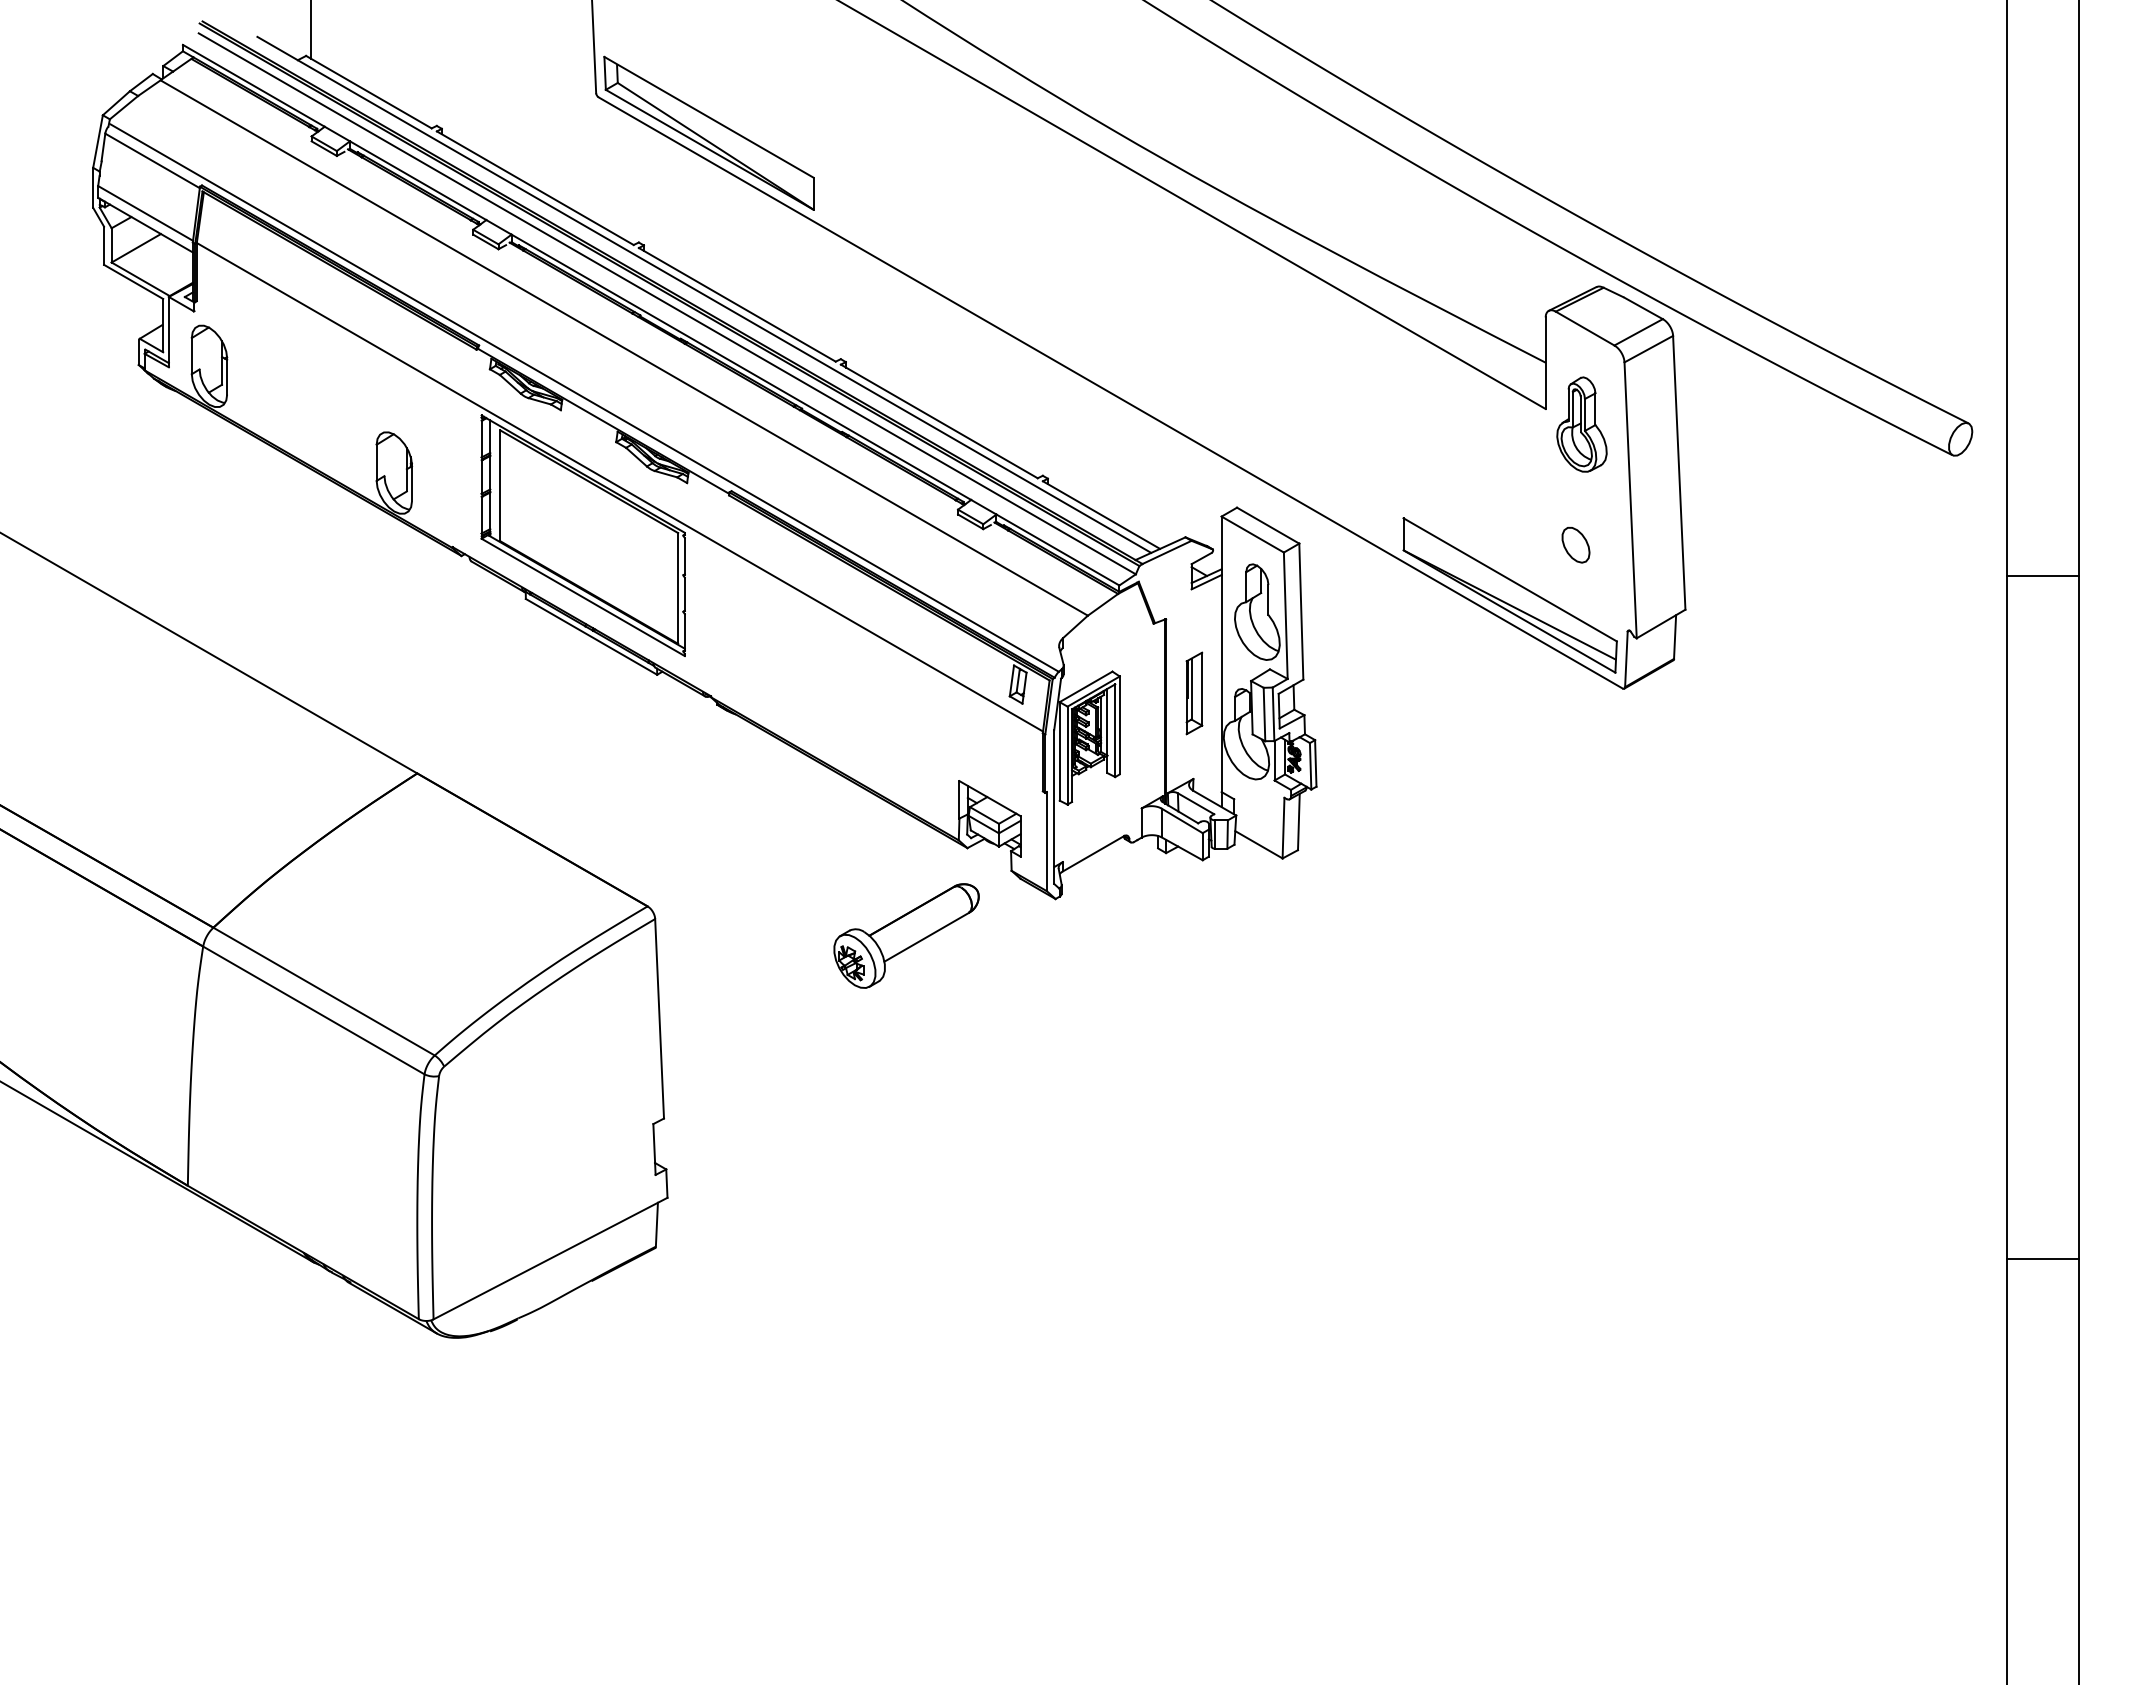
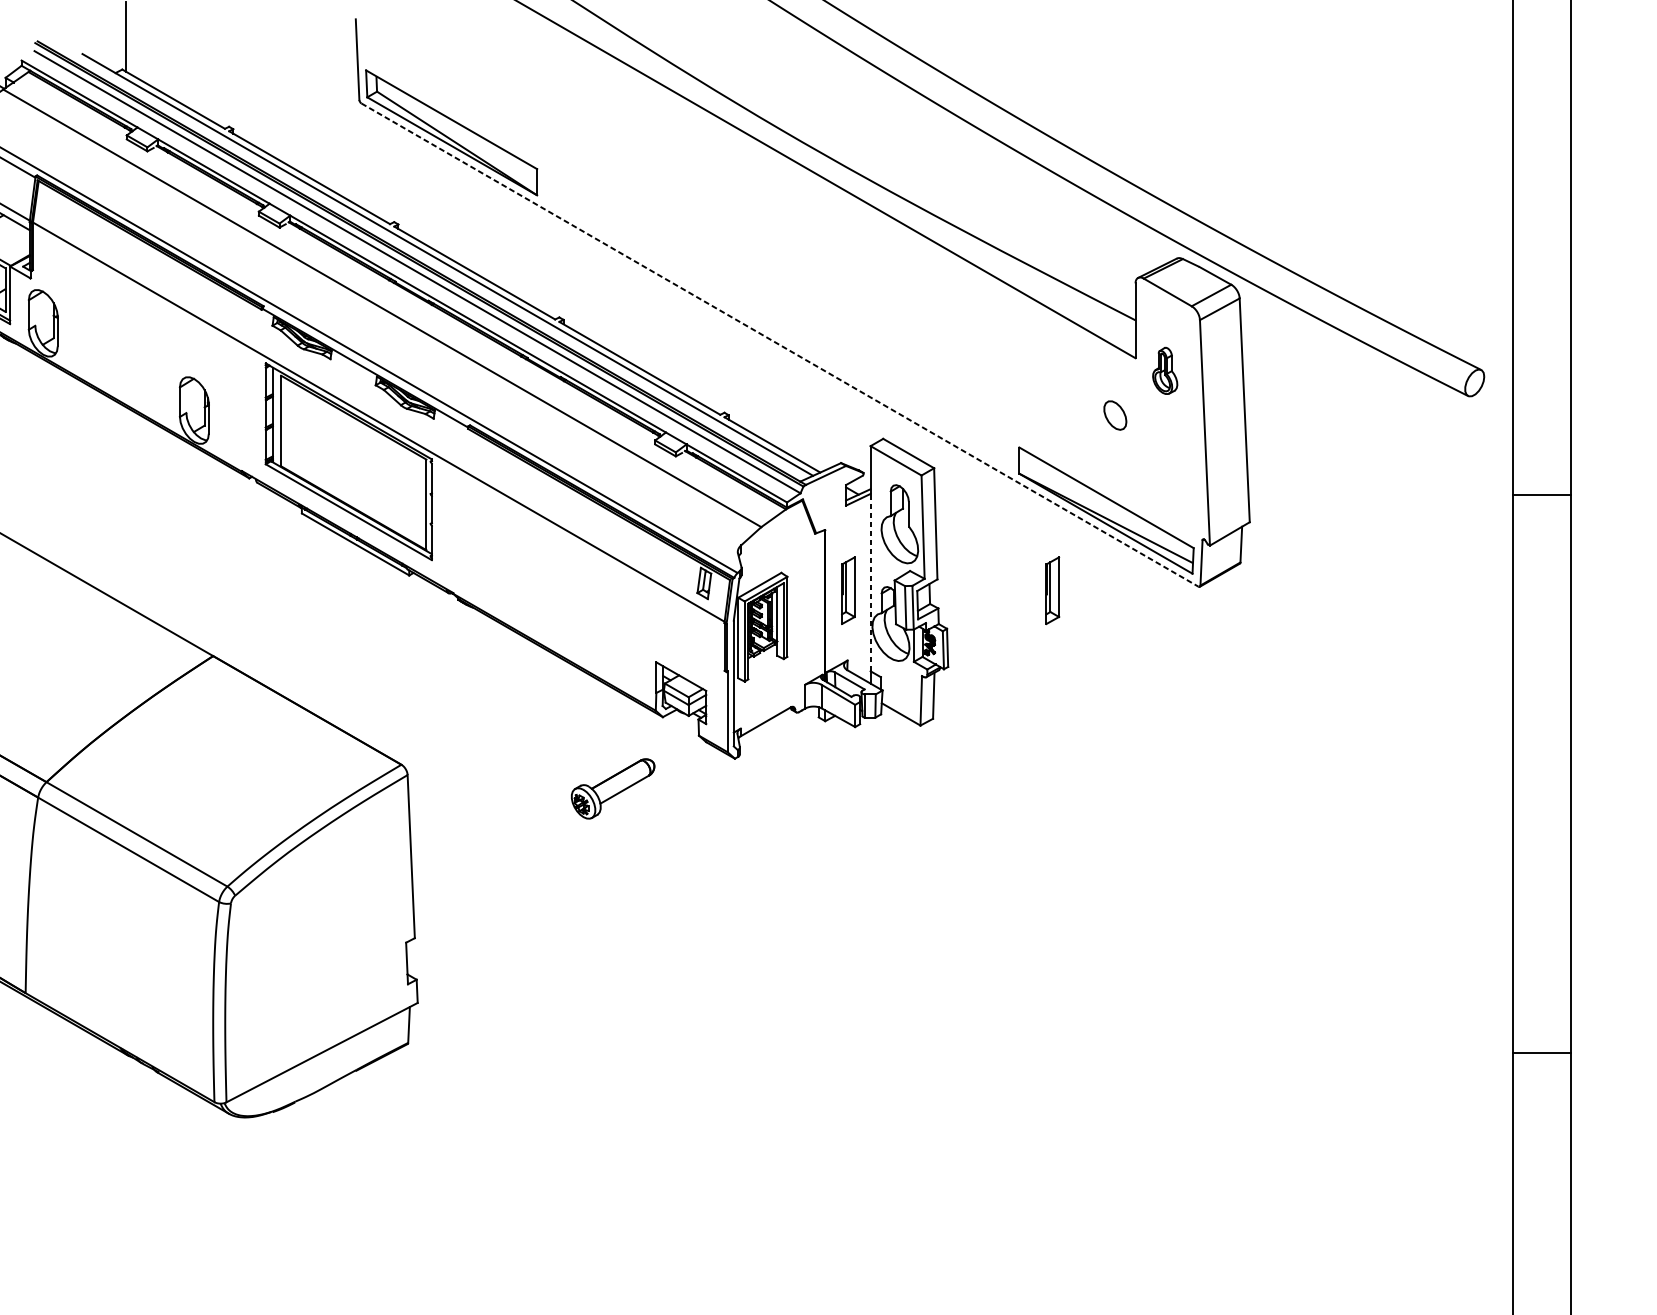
line: (1111, 393) -> (780, 345), solid -> dashed
part: (1581, 424) -> (1164, 370), size x0.6
part: (1575, 544) -> (1114, 415), moved
line: (1221, 683) -> (870, 582), solid -> dashed
part: (1444, 693) -> (1052, 590), added
part: (906, 935) -> (613, 788), size x0.7

